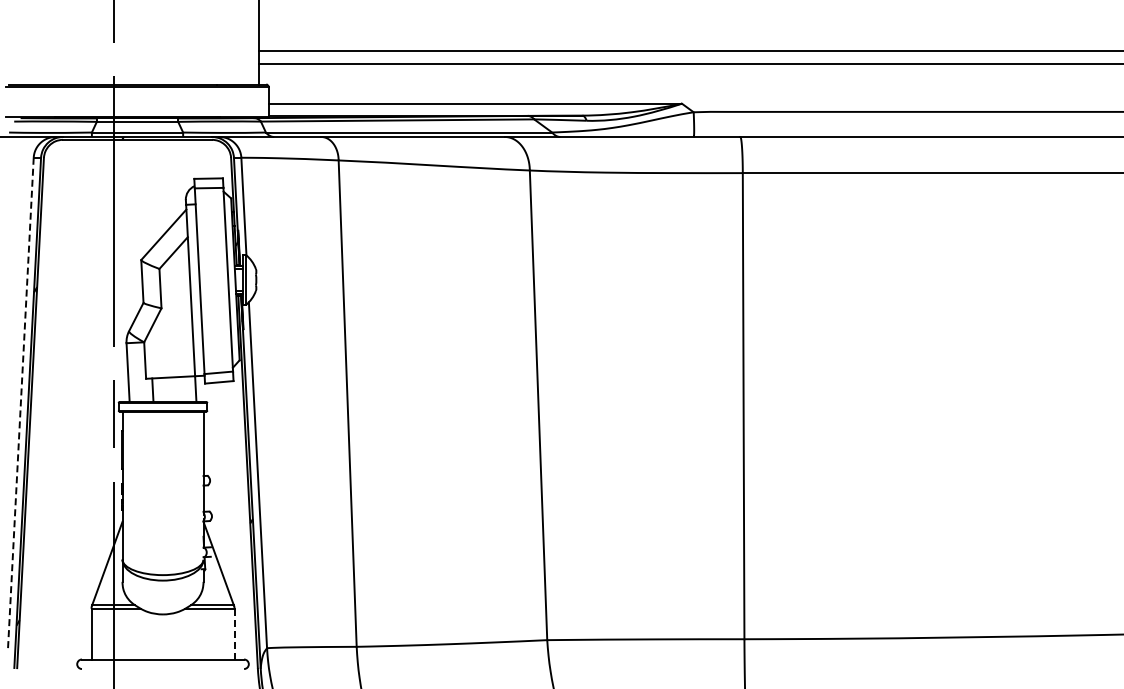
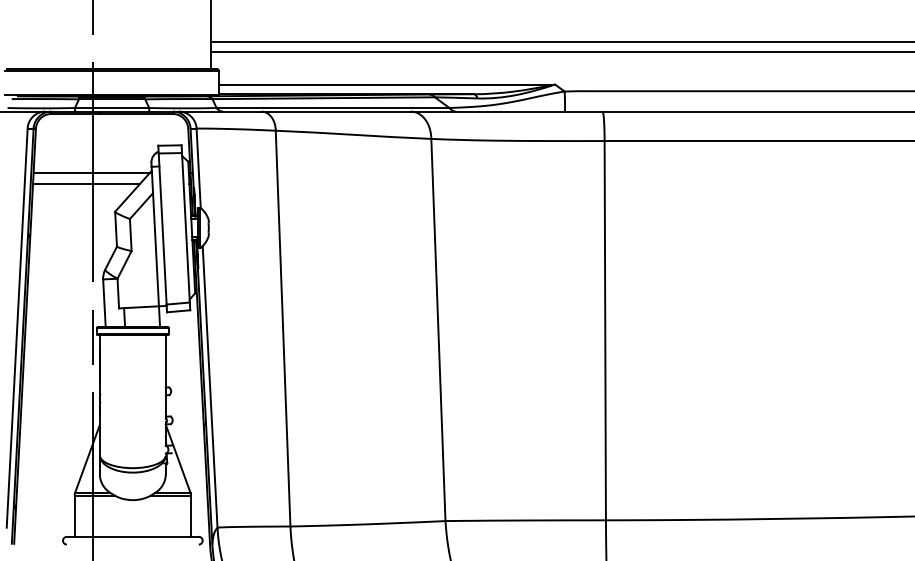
line: (112, 211) -> (91, 172), added
line: (105, 226) -> (86, 184), added
line: (20, 403) -> (16, 328), dashed -> solid
line: (234, 633) -> (191, 515), dashed -> solid

